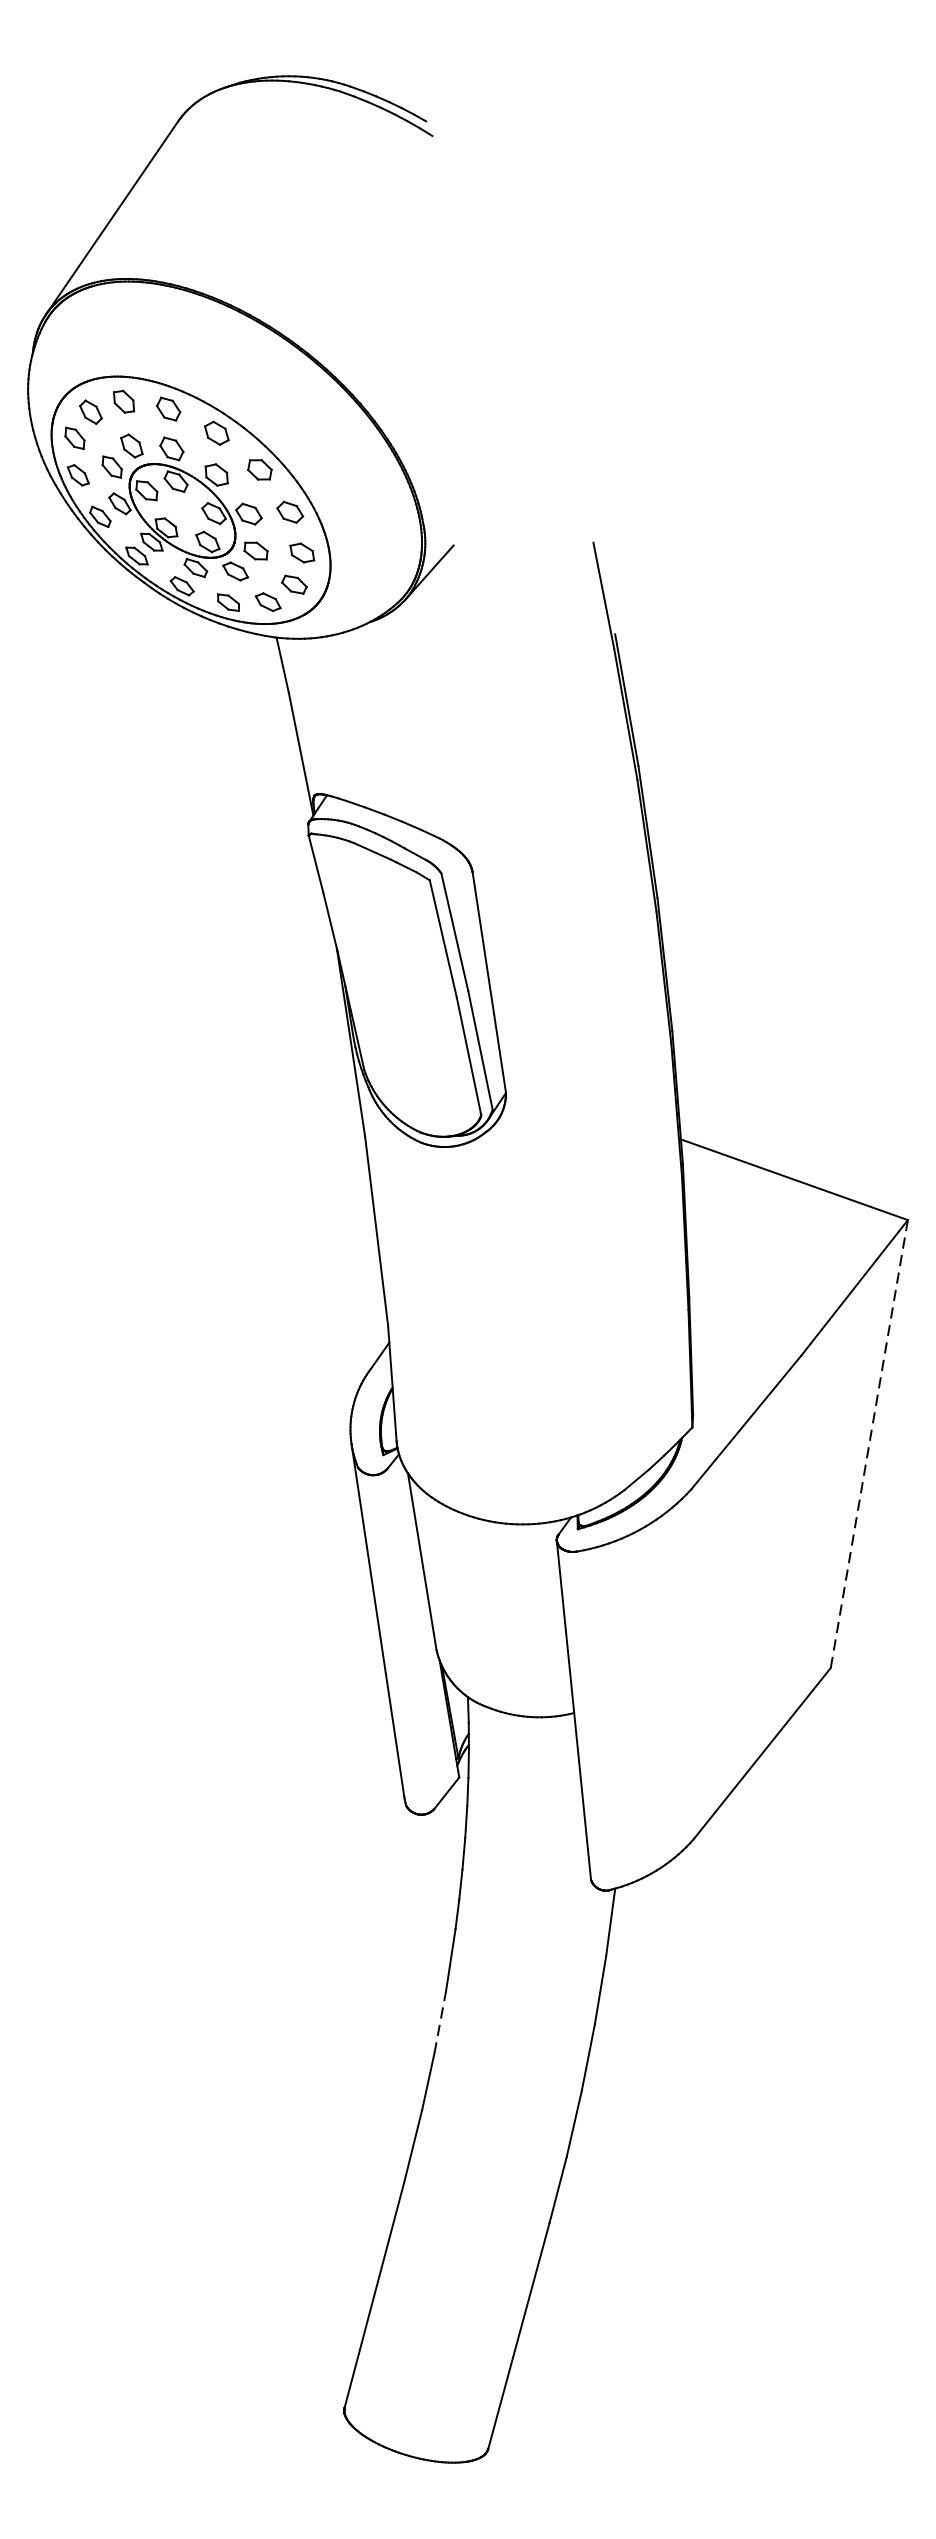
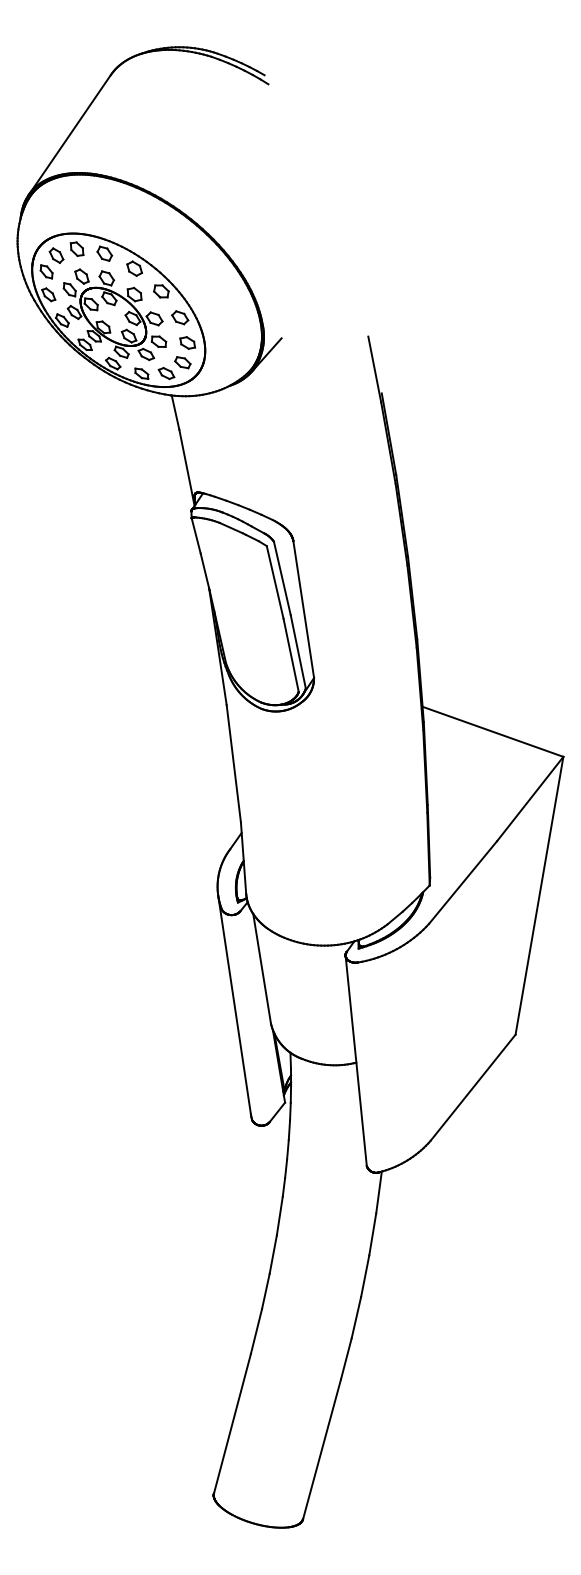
line: (869, 1443) -> (539, 895), dashed -> solid
line: (440, 2022) -> (273, 1254), dashed -> solid

